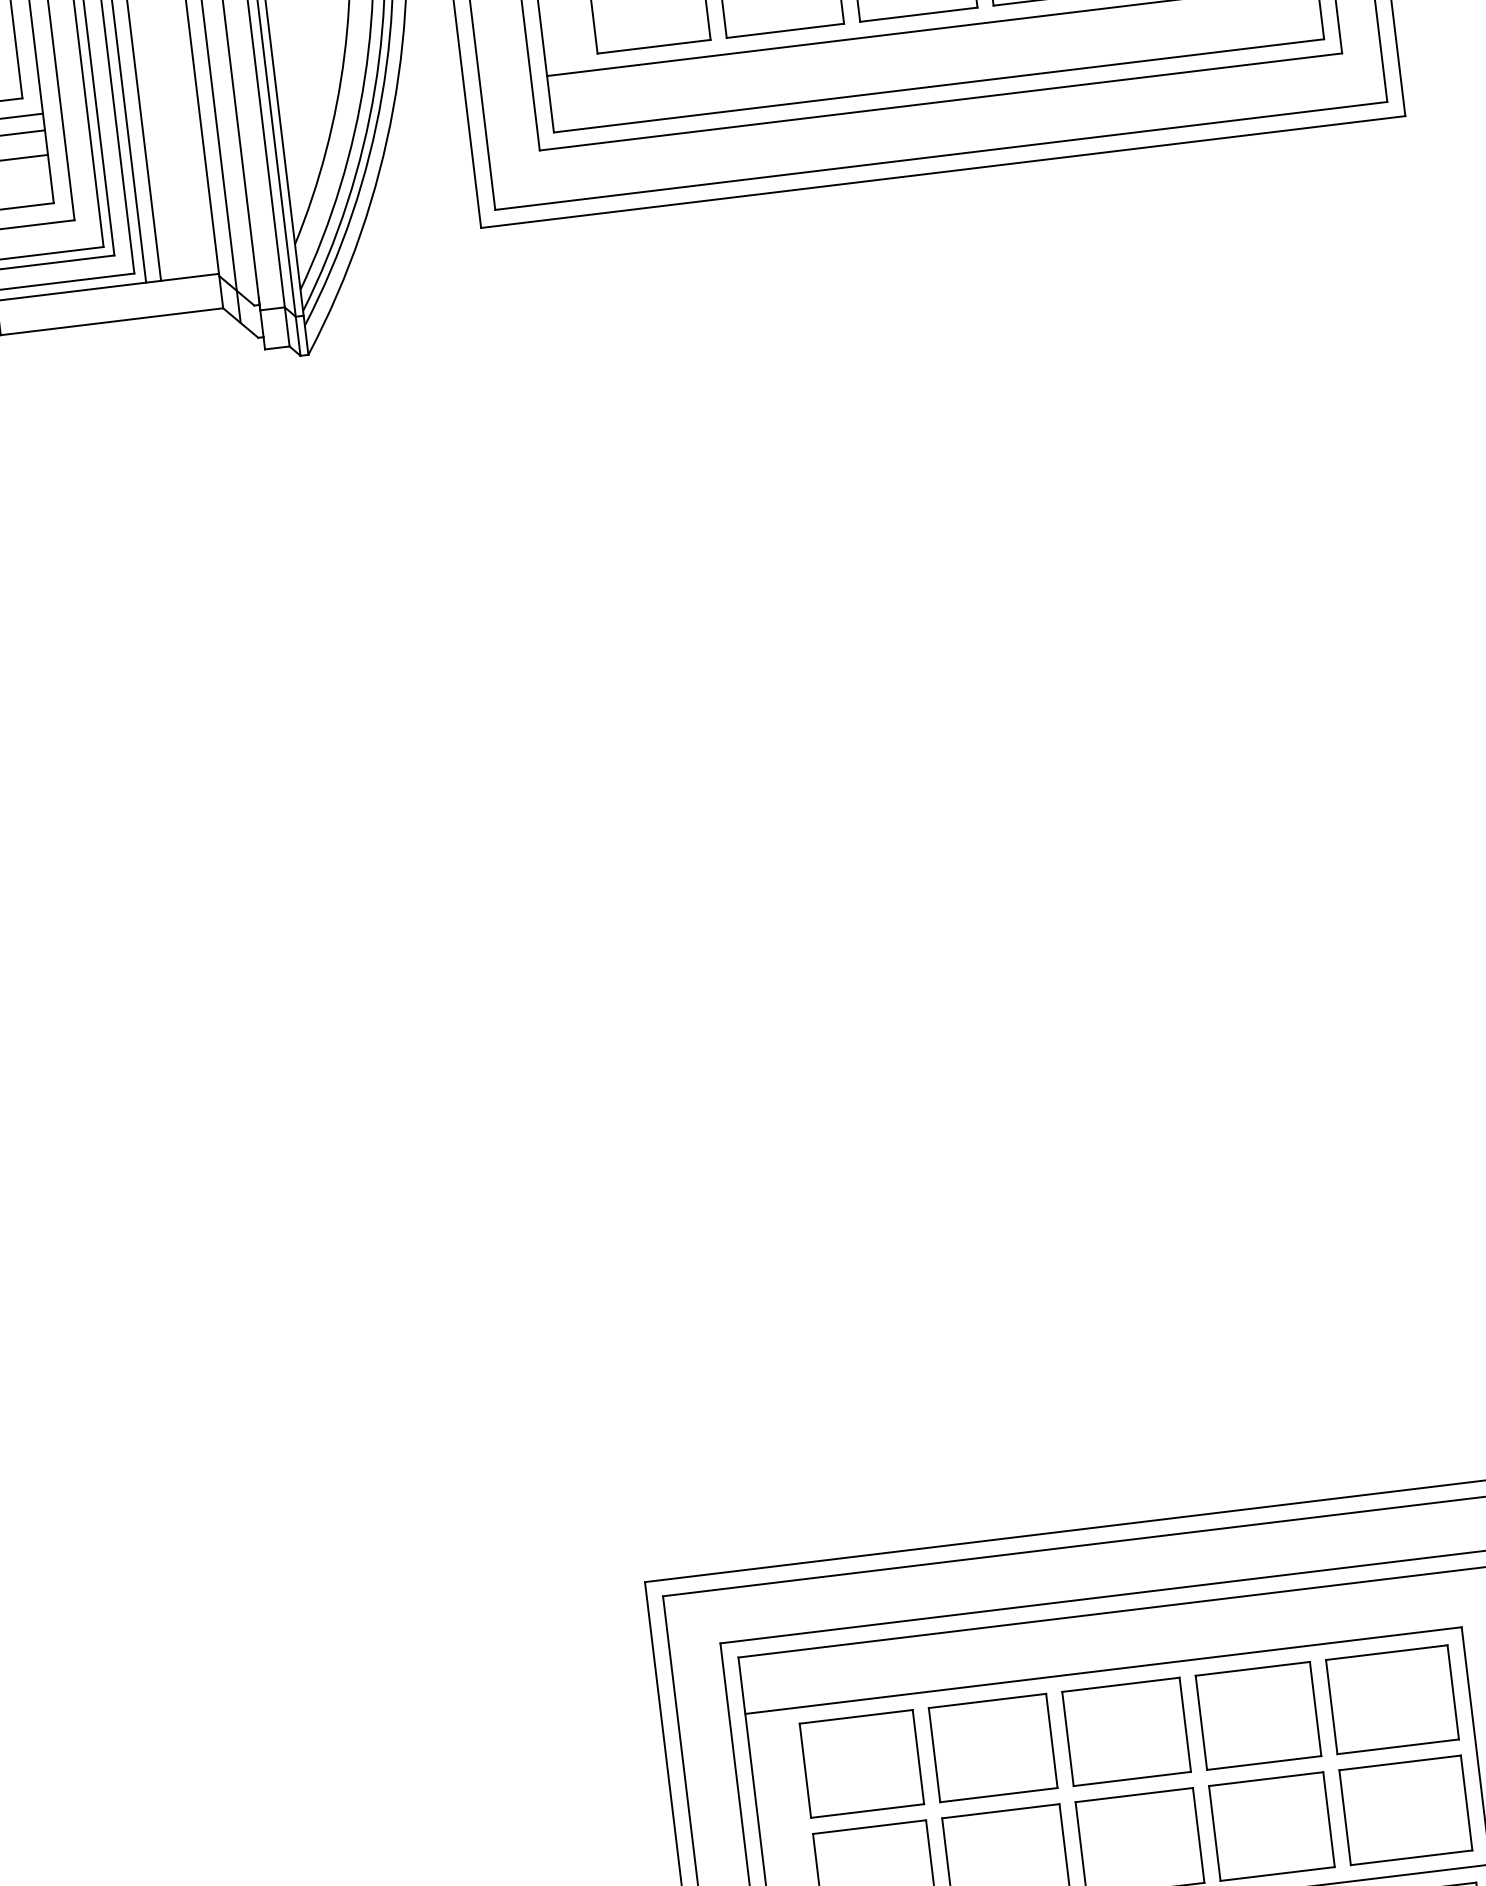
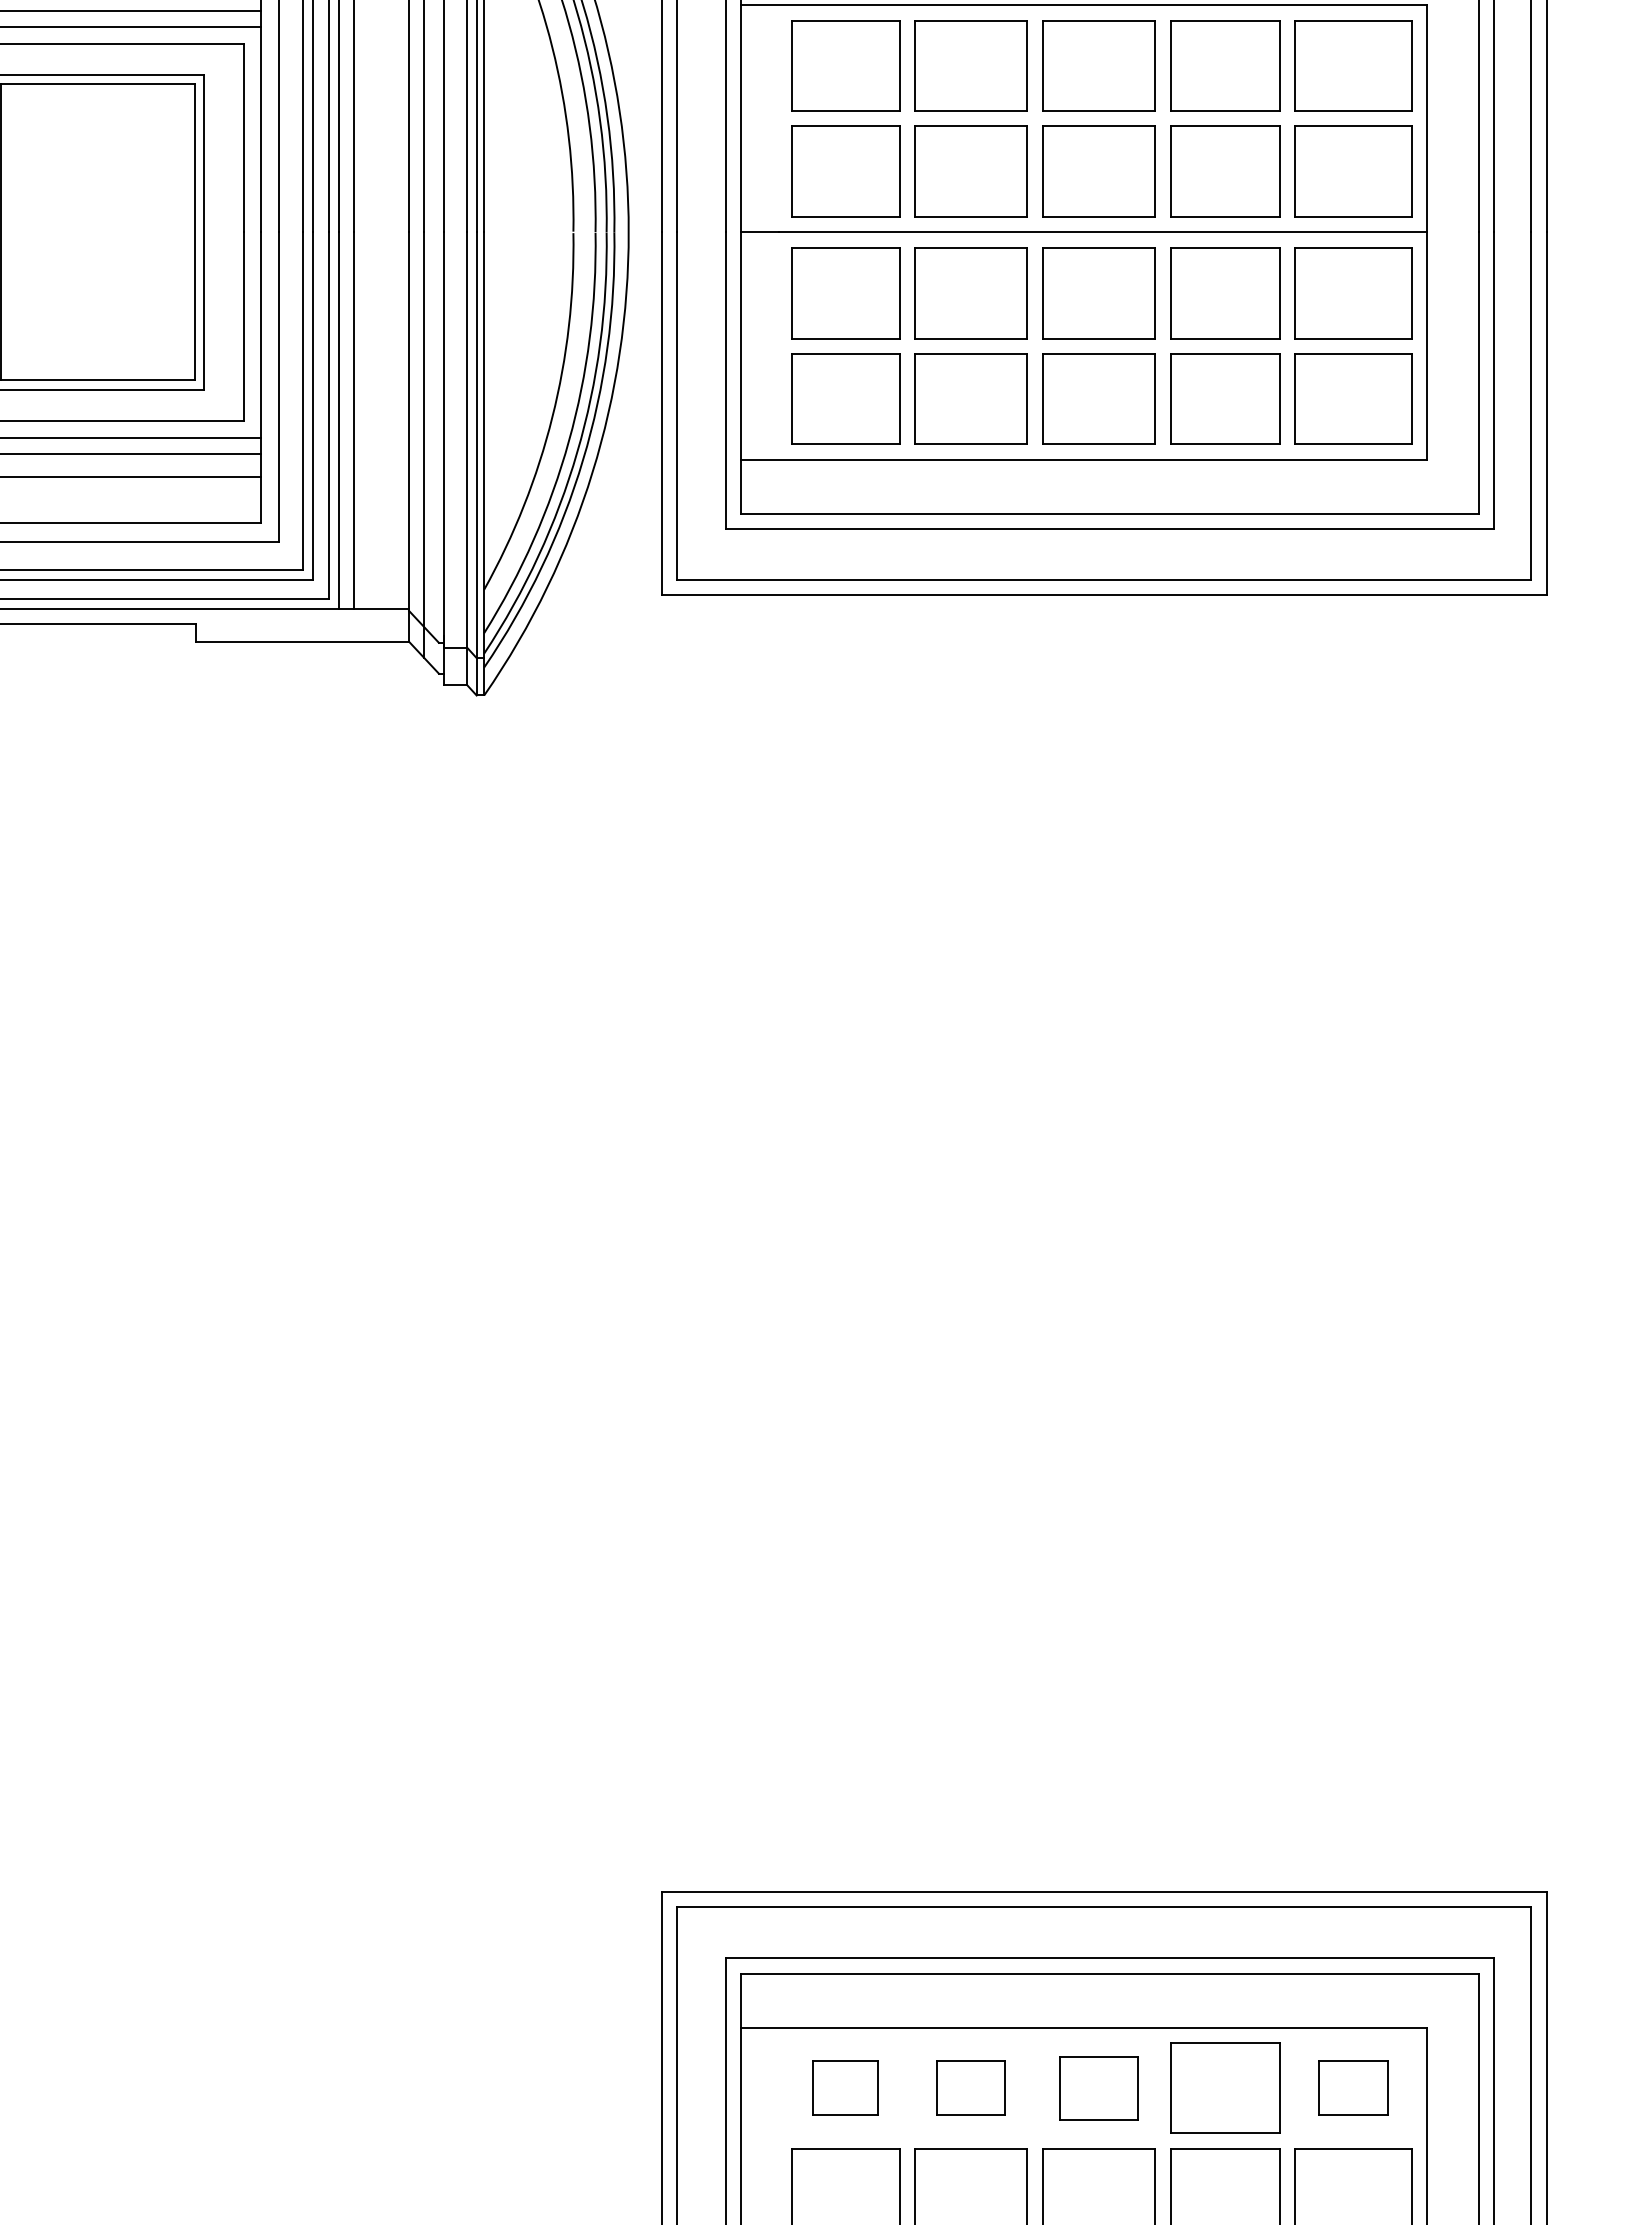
part: (1392, 1698) -> (1353, 2087), size x0.6
part: (1125, 1731) -> (1098, 2087), size x0.7
part: (992, 1747) -> (970, 2087), size x0.6
part: (861, 1763) -> (845, 2087), size x0.6

